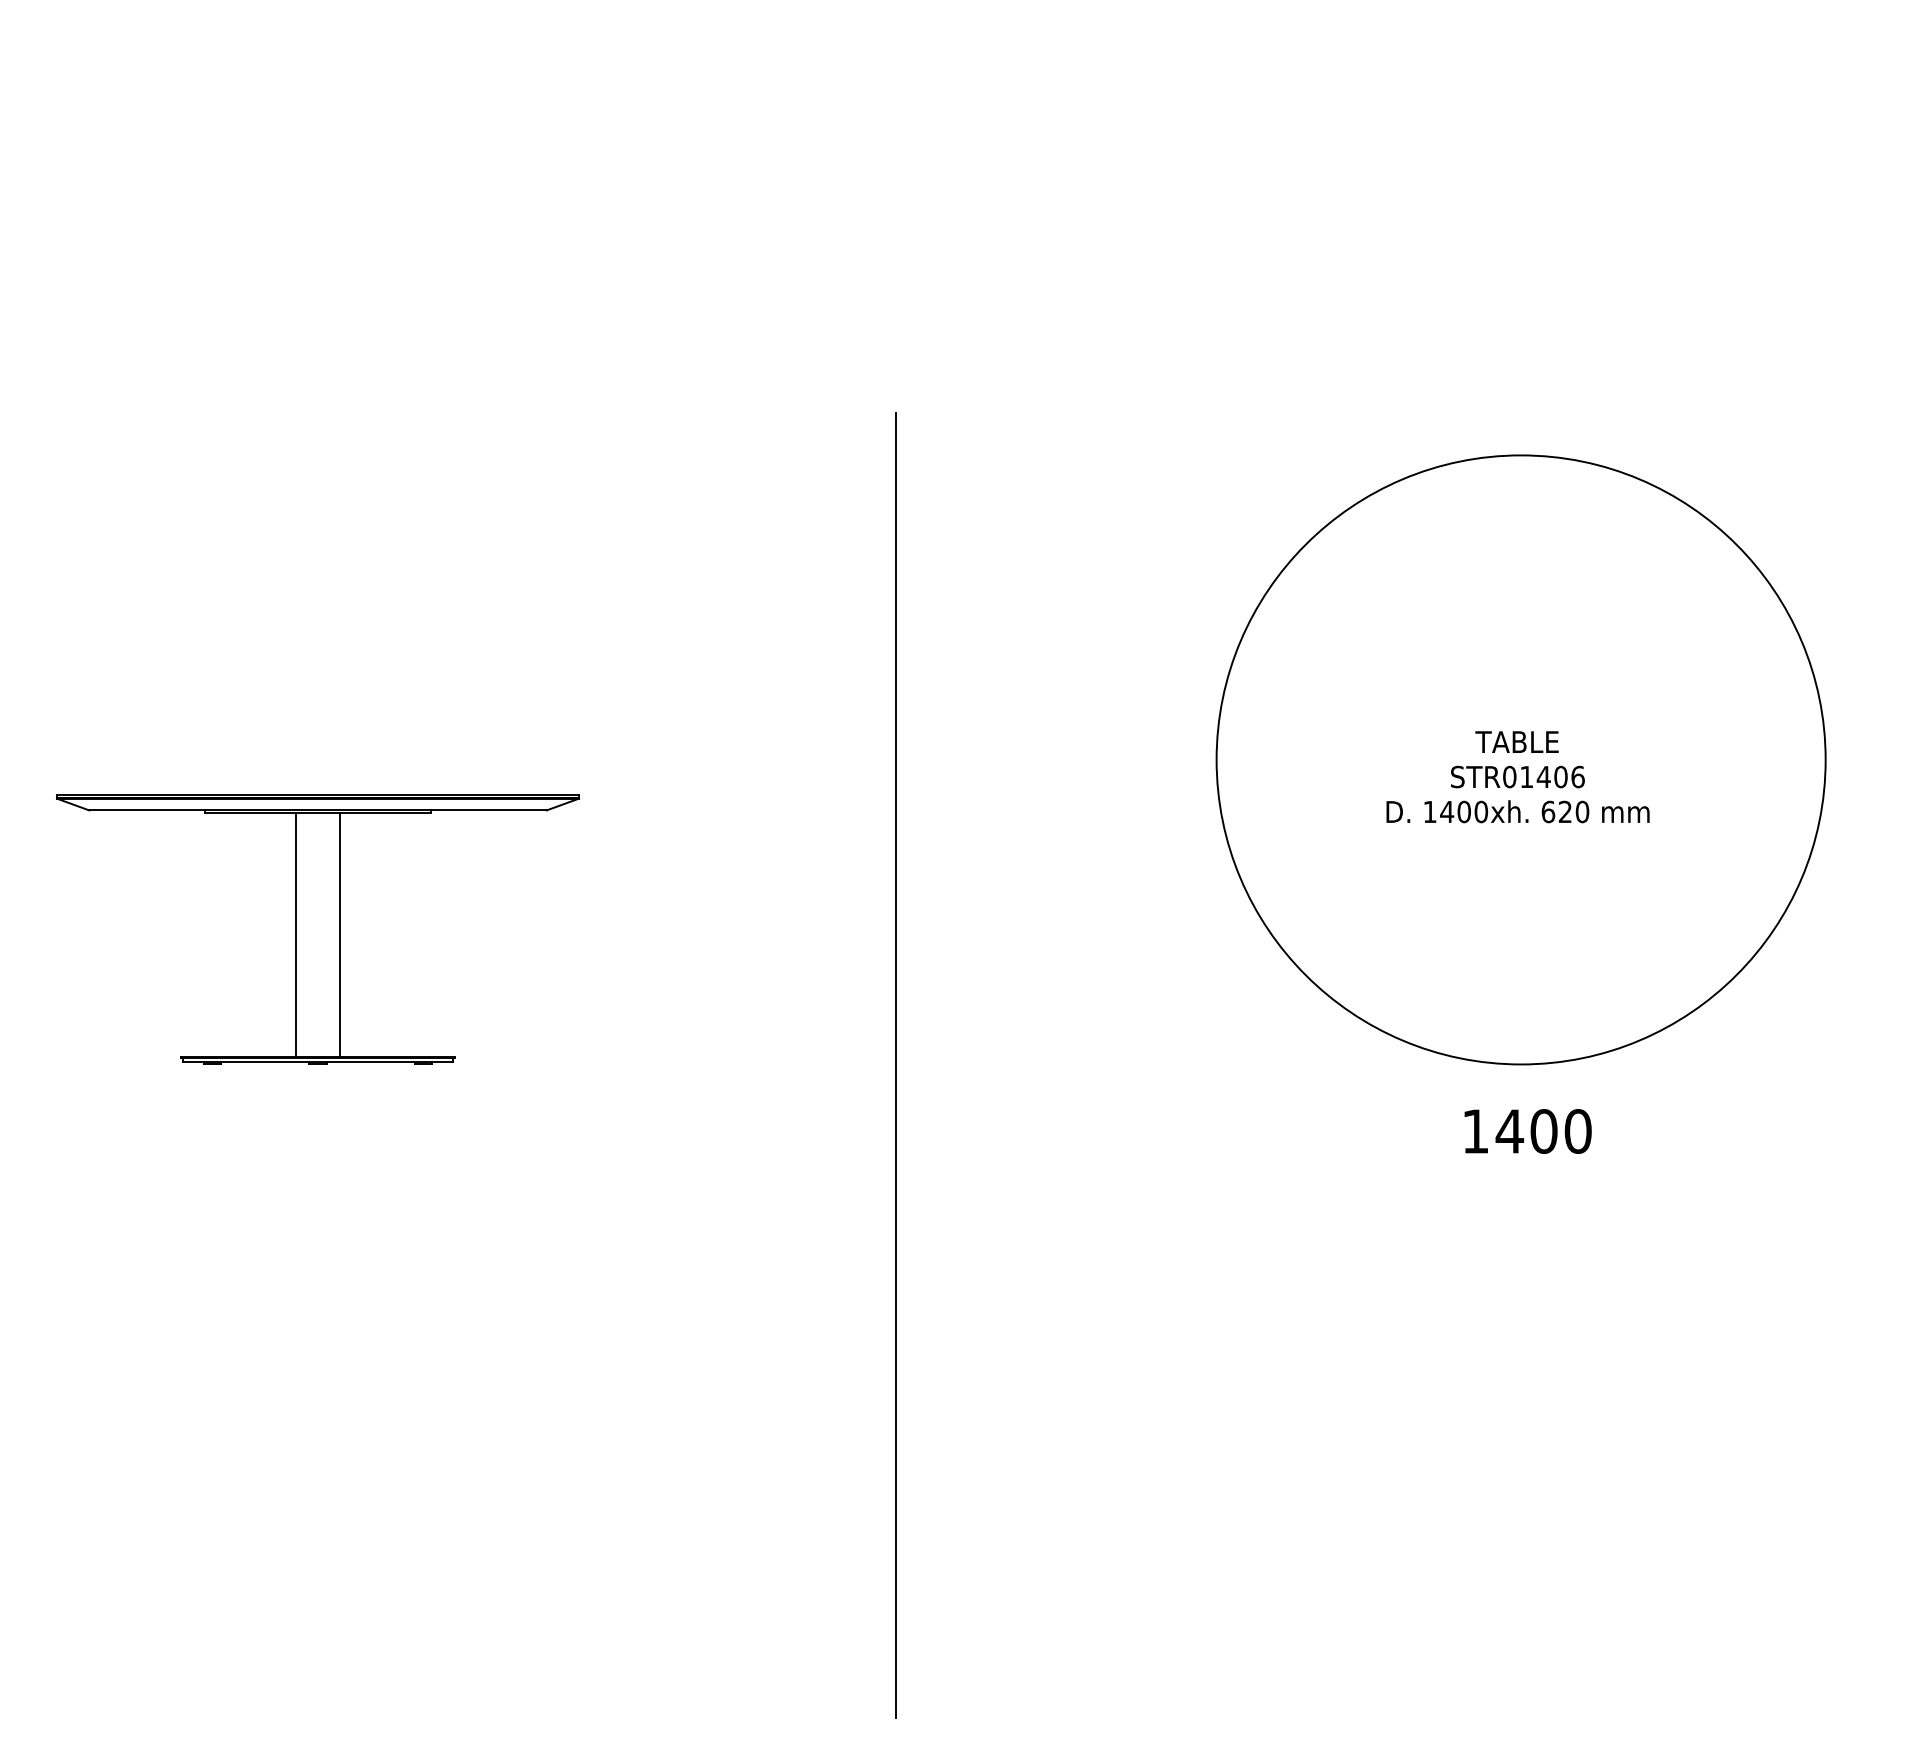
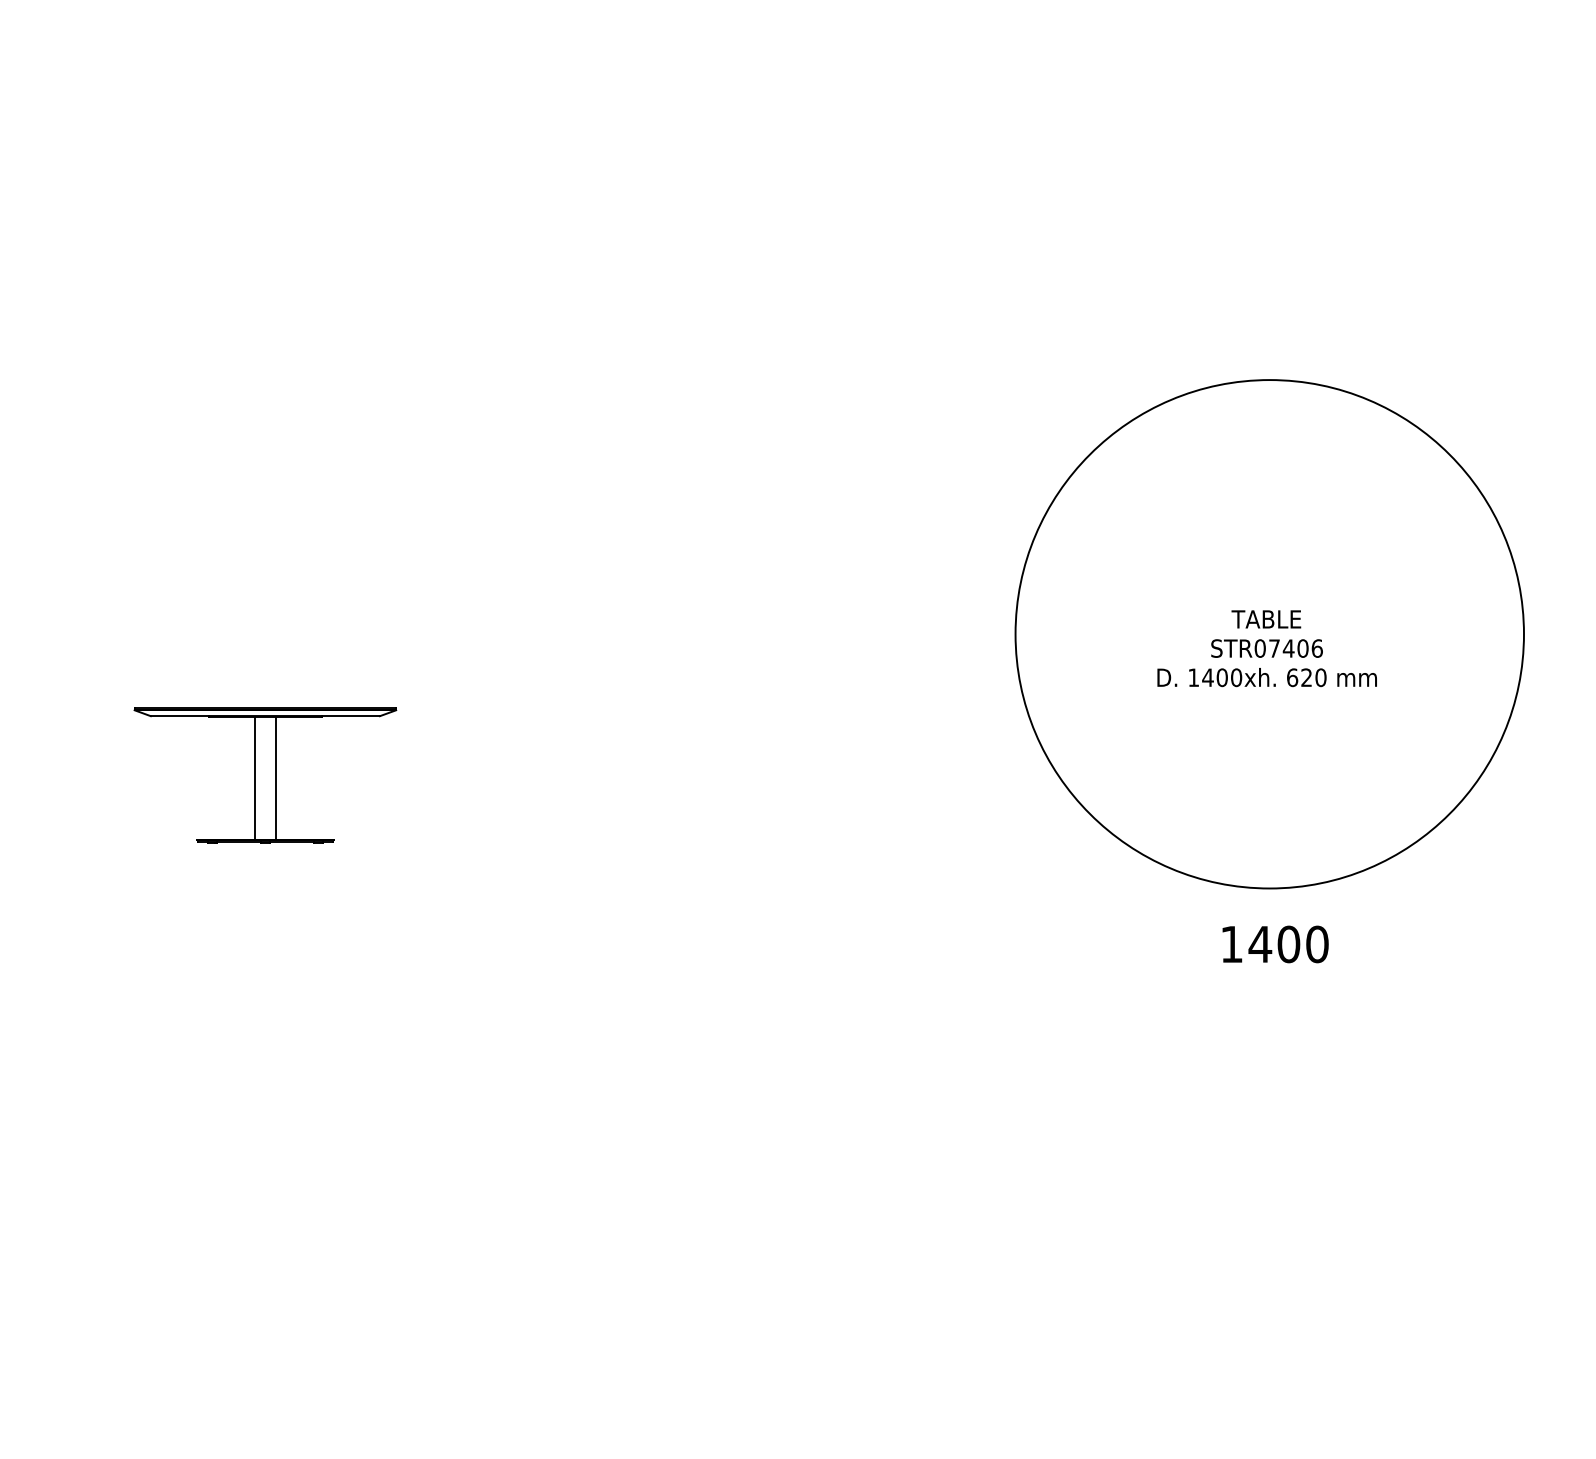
text: (1526, 776) -> (1274, 648), STR01406 -> STR07406
part: (317, 929) -> (264, 775), size x0.6
line: (896, 1064) -> (748, 888), removed

